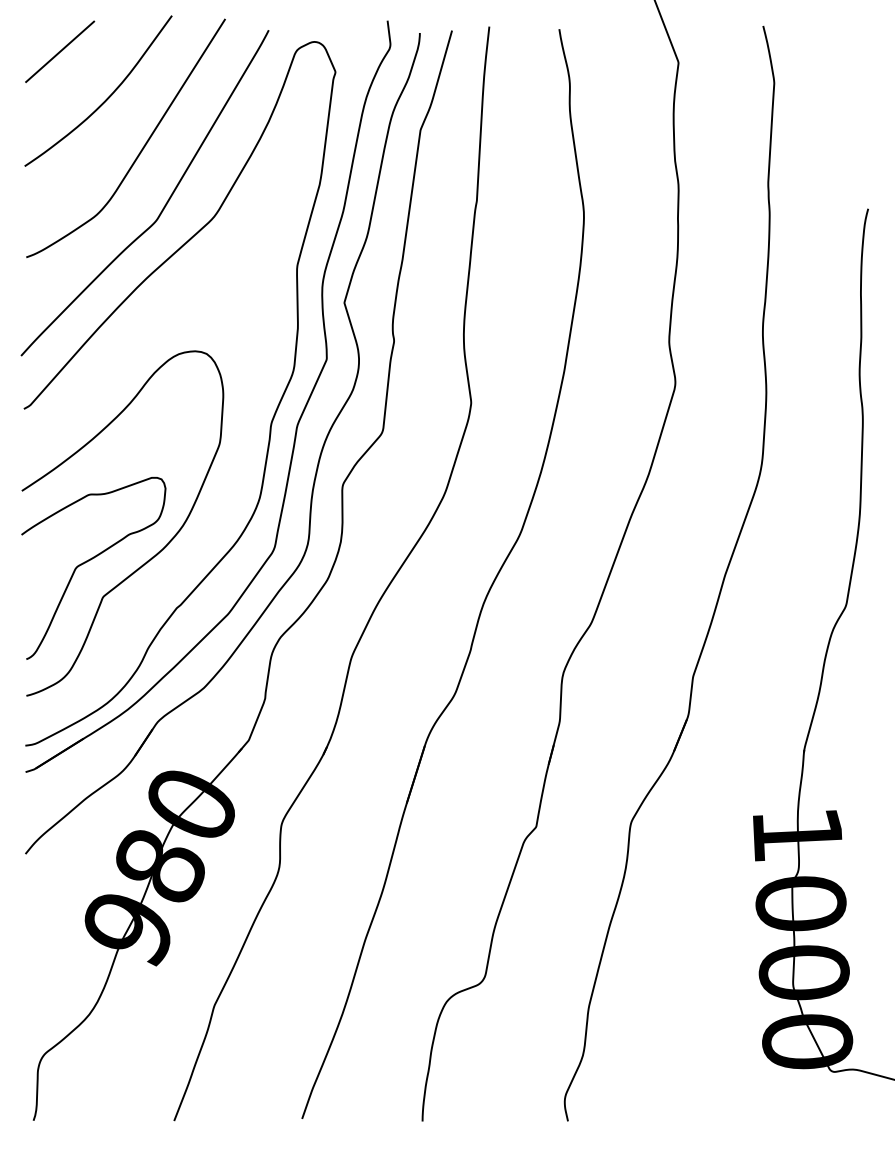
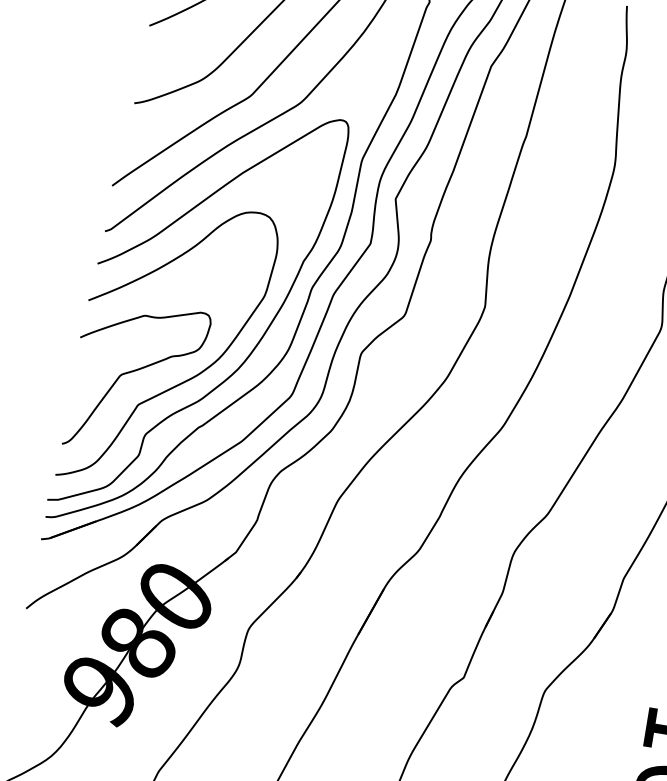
curve: (220, 503) -> (254, 346), added

